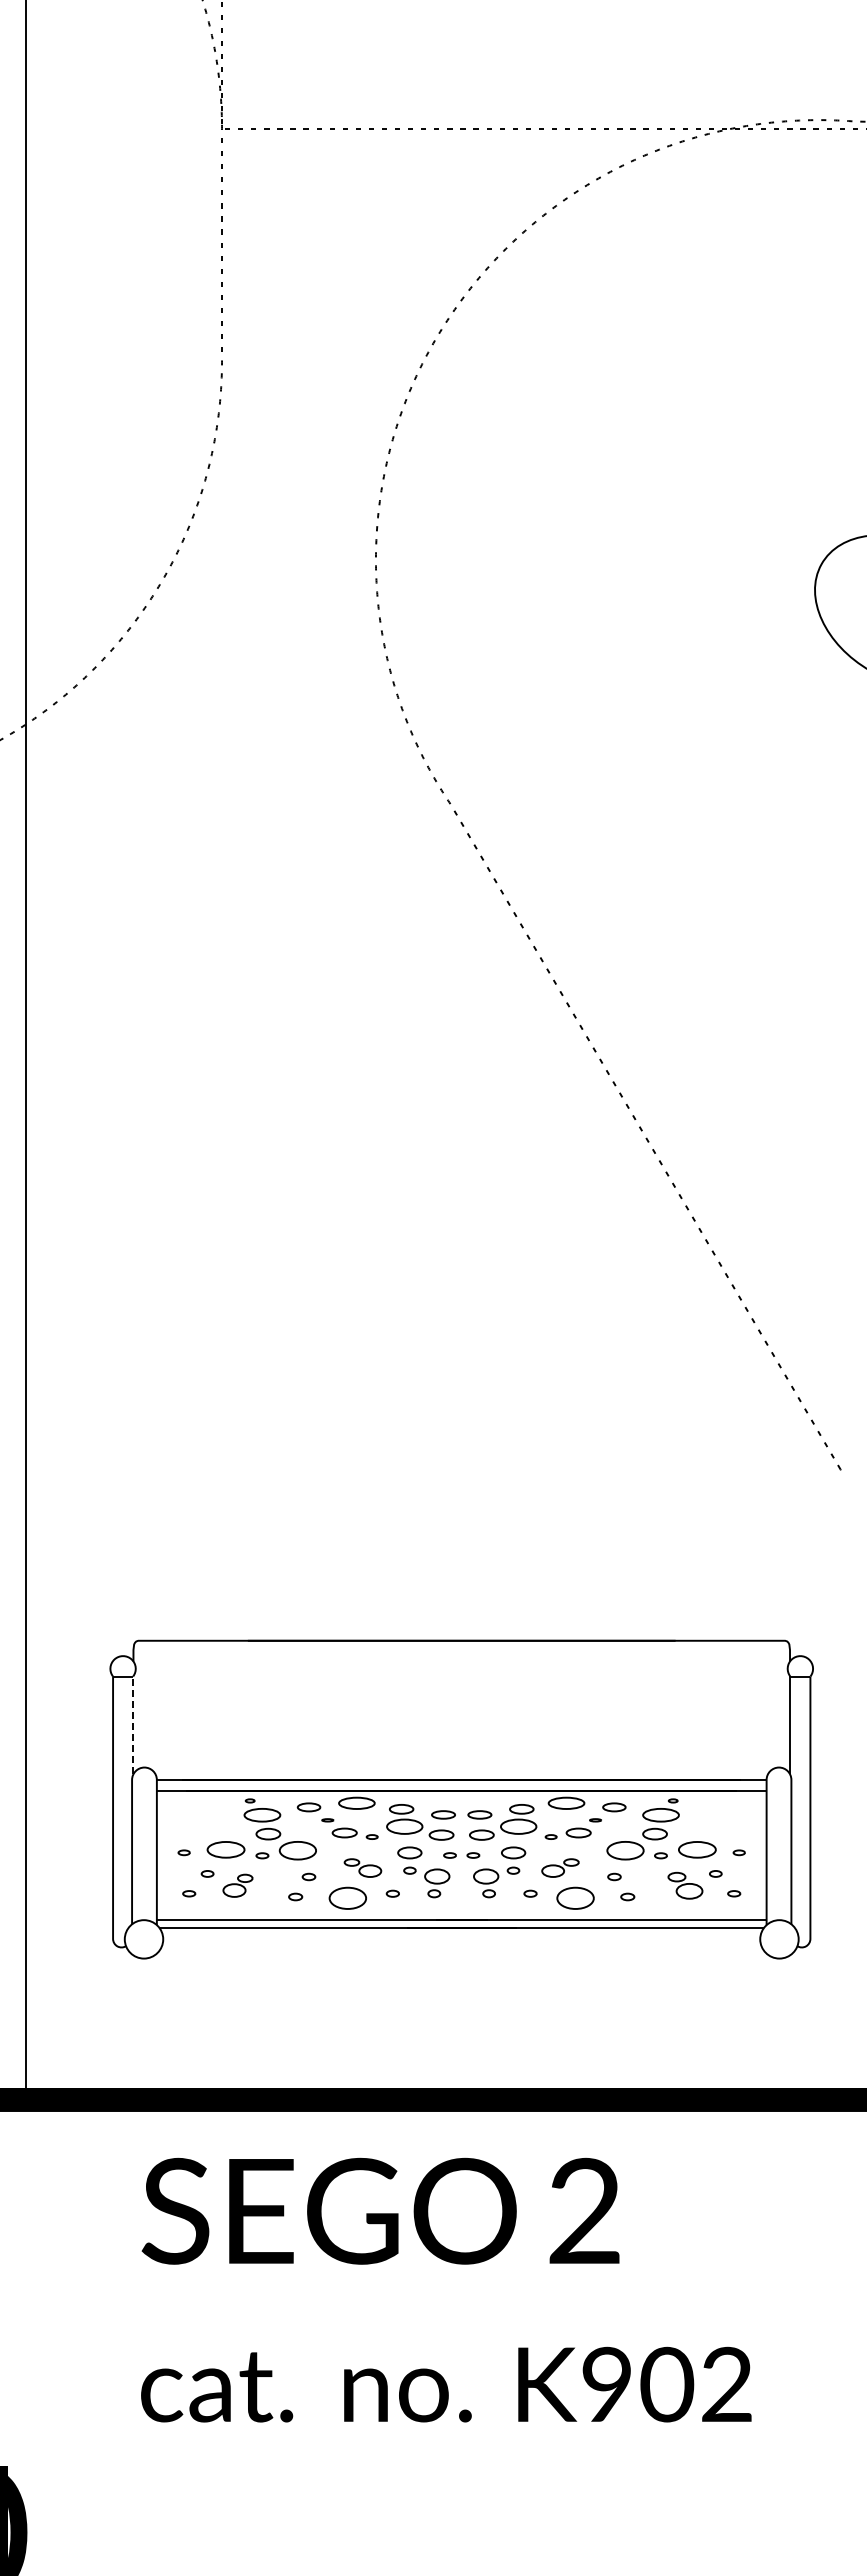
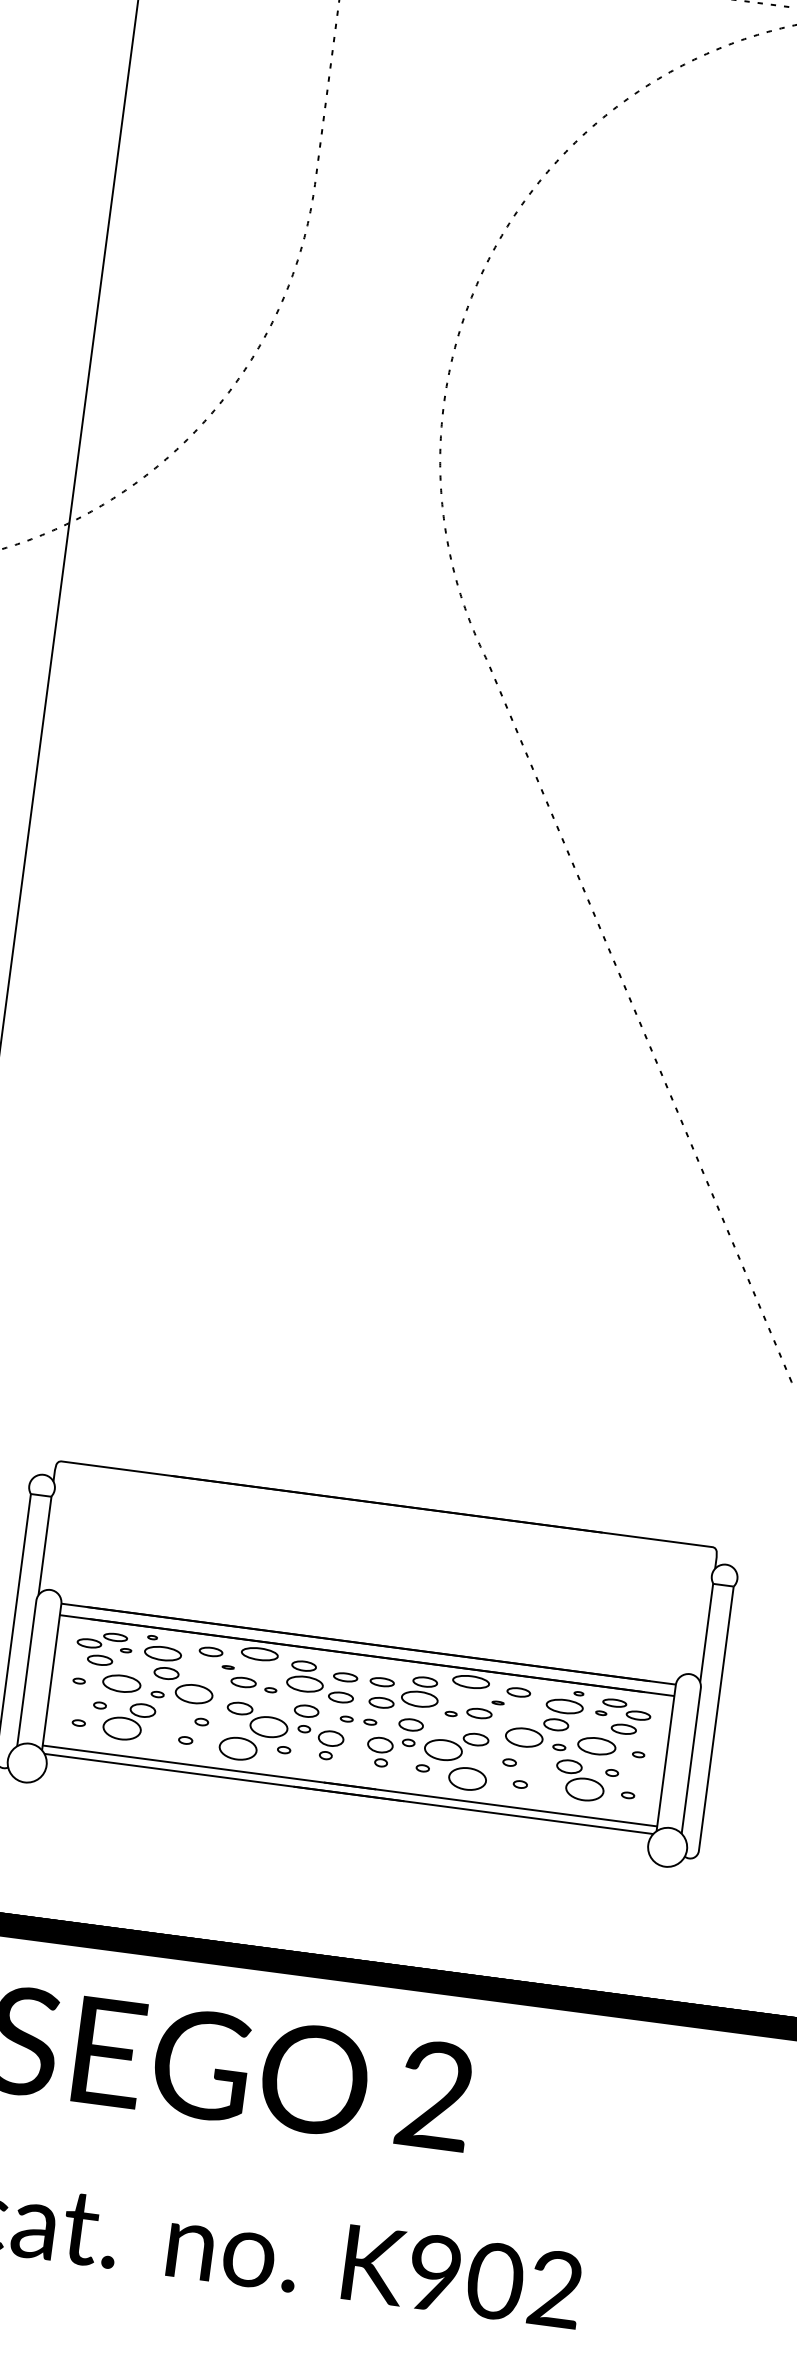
line: (133, 1724) -> (45, 1545), dashed -> solid
part: (203, 1818) -> (103, 1649), added
part: (718, 1818) -> (622, 1717), added
part: (362, 1867) -> (256, 1719), size x1.67
part: (560, 1867) -> (456, 1745), size x1.67
part: (237, 1885) -> (128, 1721), size x1.67
part: (685, 1885) -> (580, 1780), size x1.43

